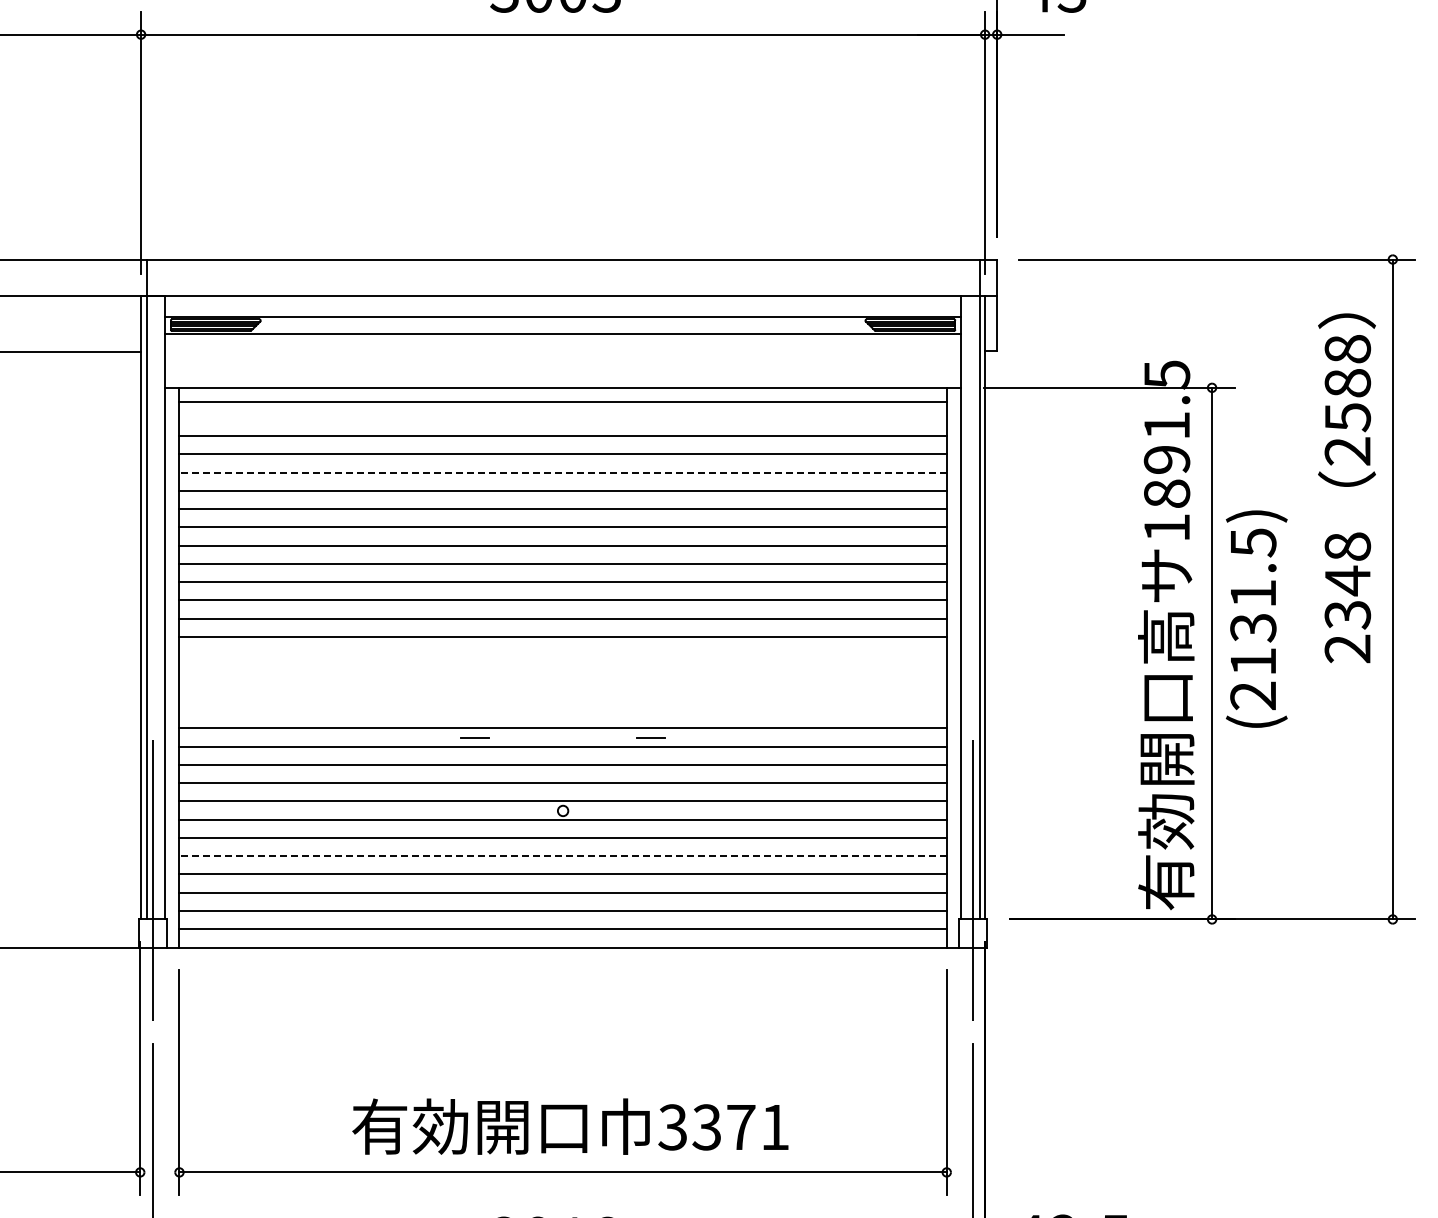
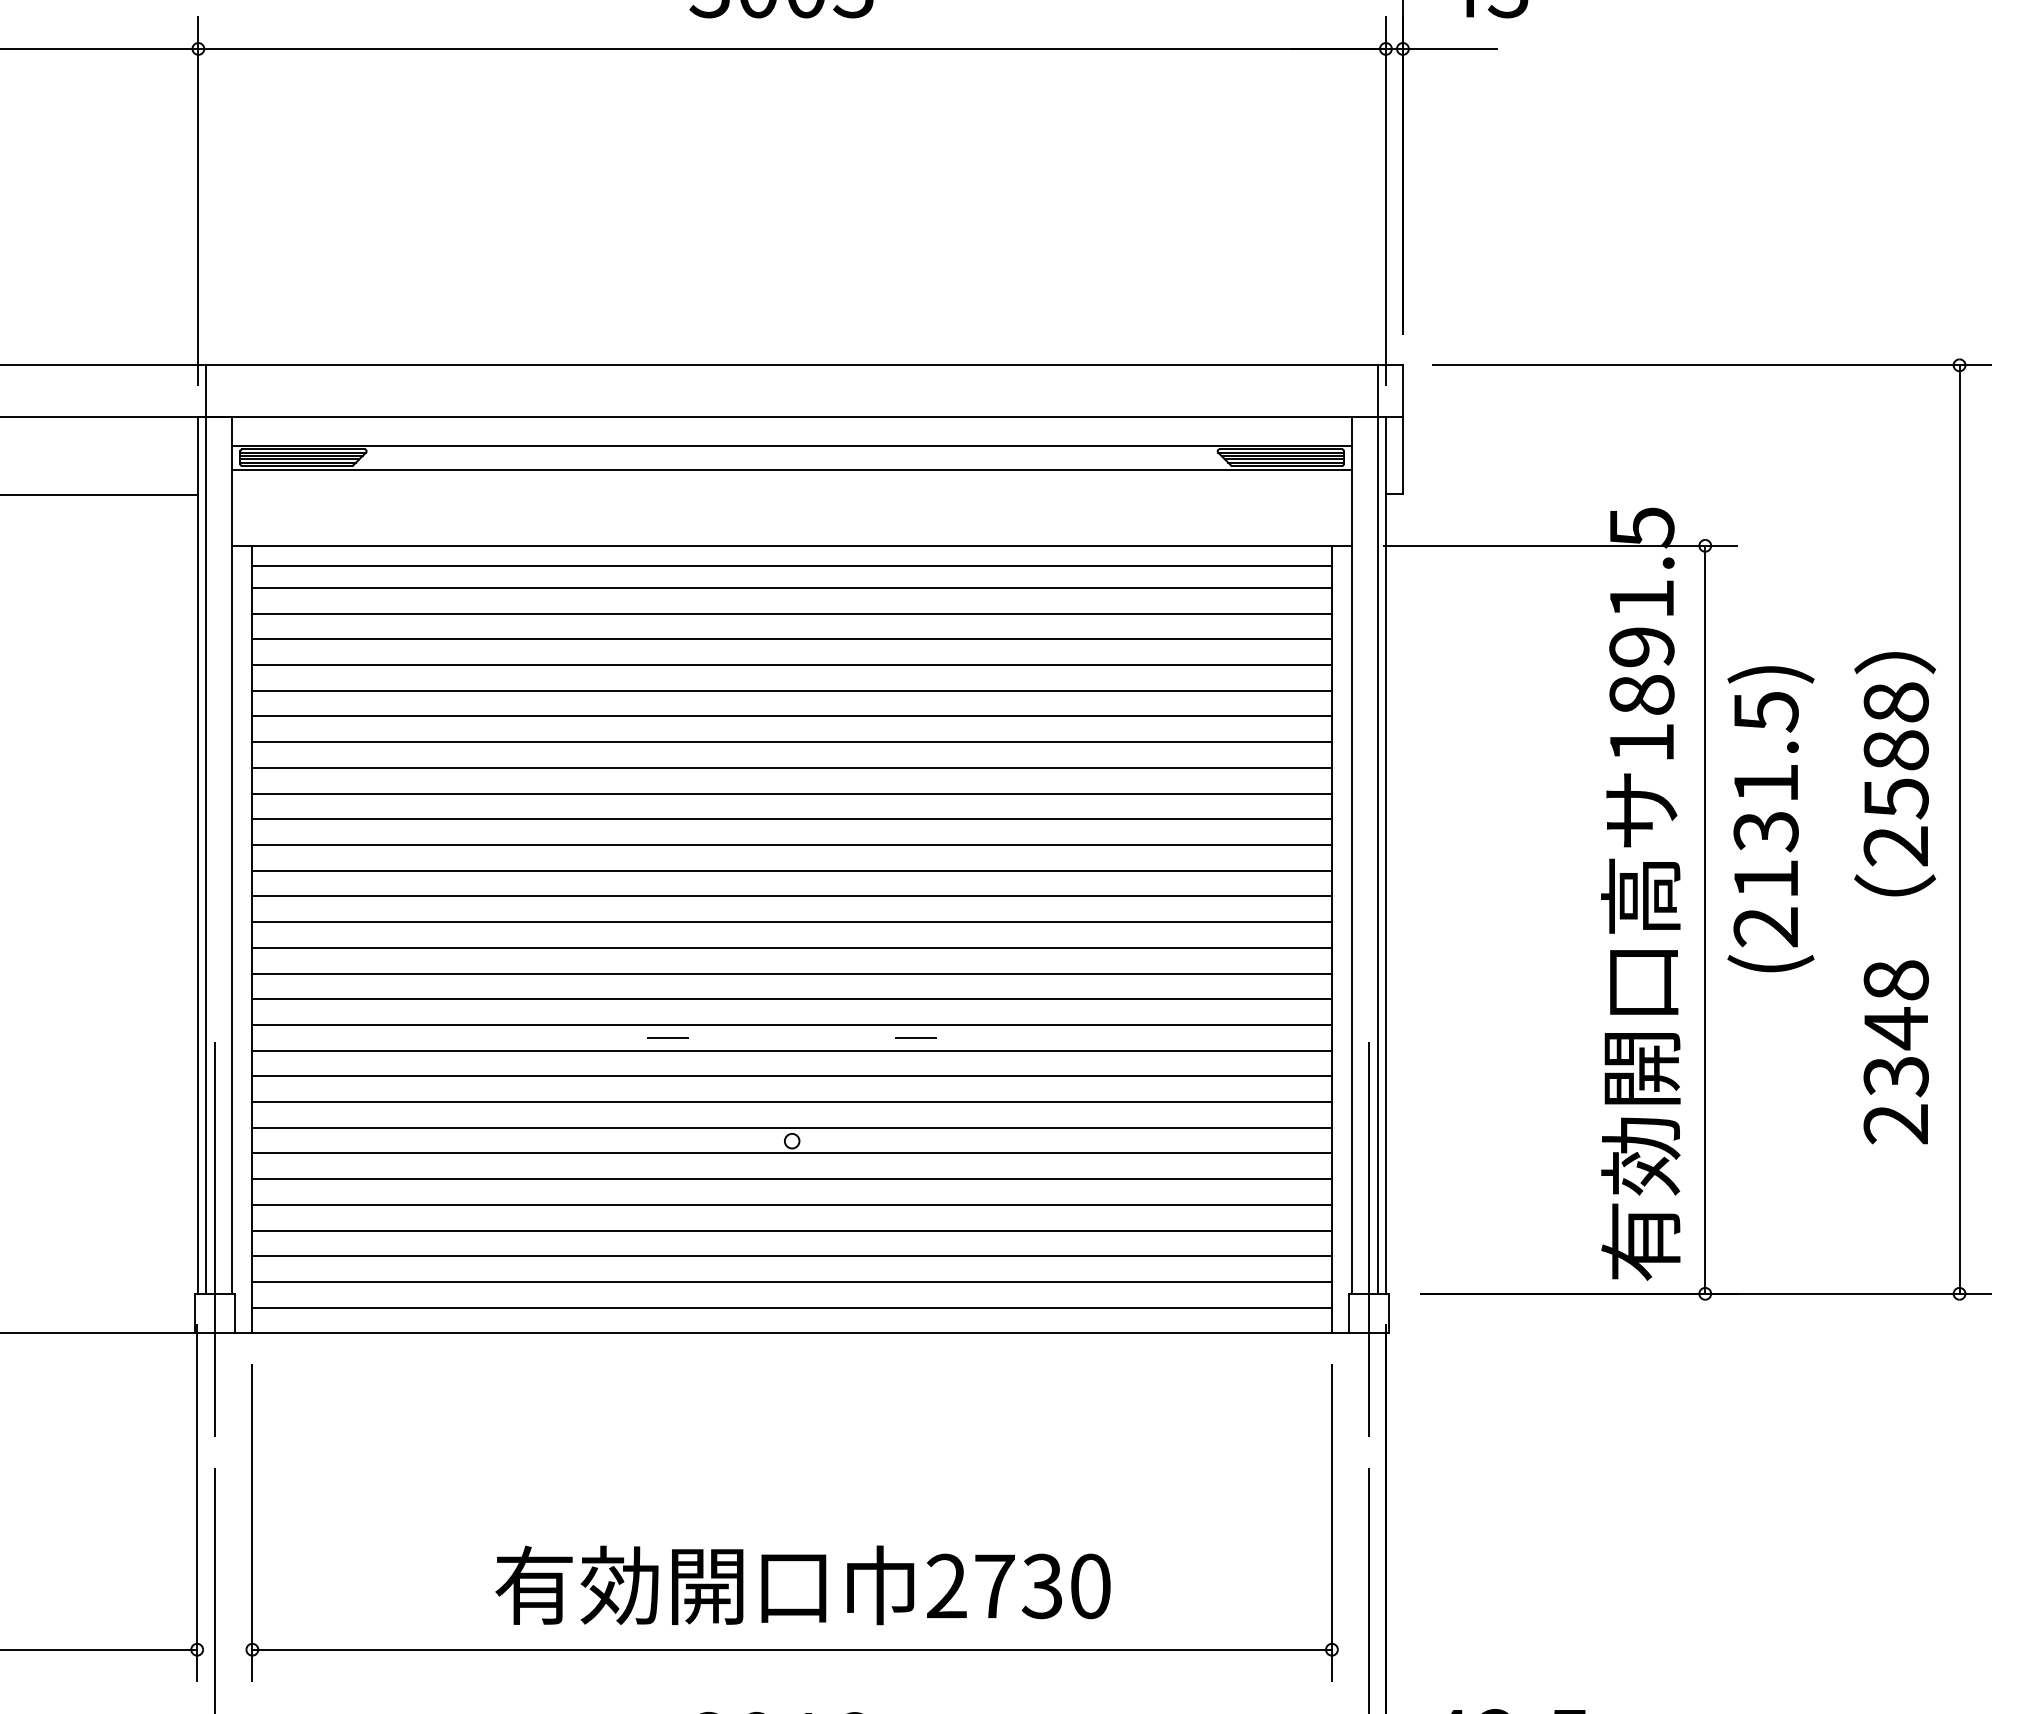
line: (562, 417) -> (791, 587), added
line: (563, 472) -> (792, 664), dashed -> solid
text: (1346, 488) -> (1894, 898), moved
text: (1256, 618) -> (1770, 818), moved
line: (562, 655) -> (791, 922), added
line: (562, 673) -> (791, 947), added
line: (562, 691) -> (791, 973), added
line: (562, 710) -> (791, 999), added
line: (563, 856) -> (792, 1205), dashed -> solid
text: (723, 1127) -> (1017, 1586), 3371 -> 2730

